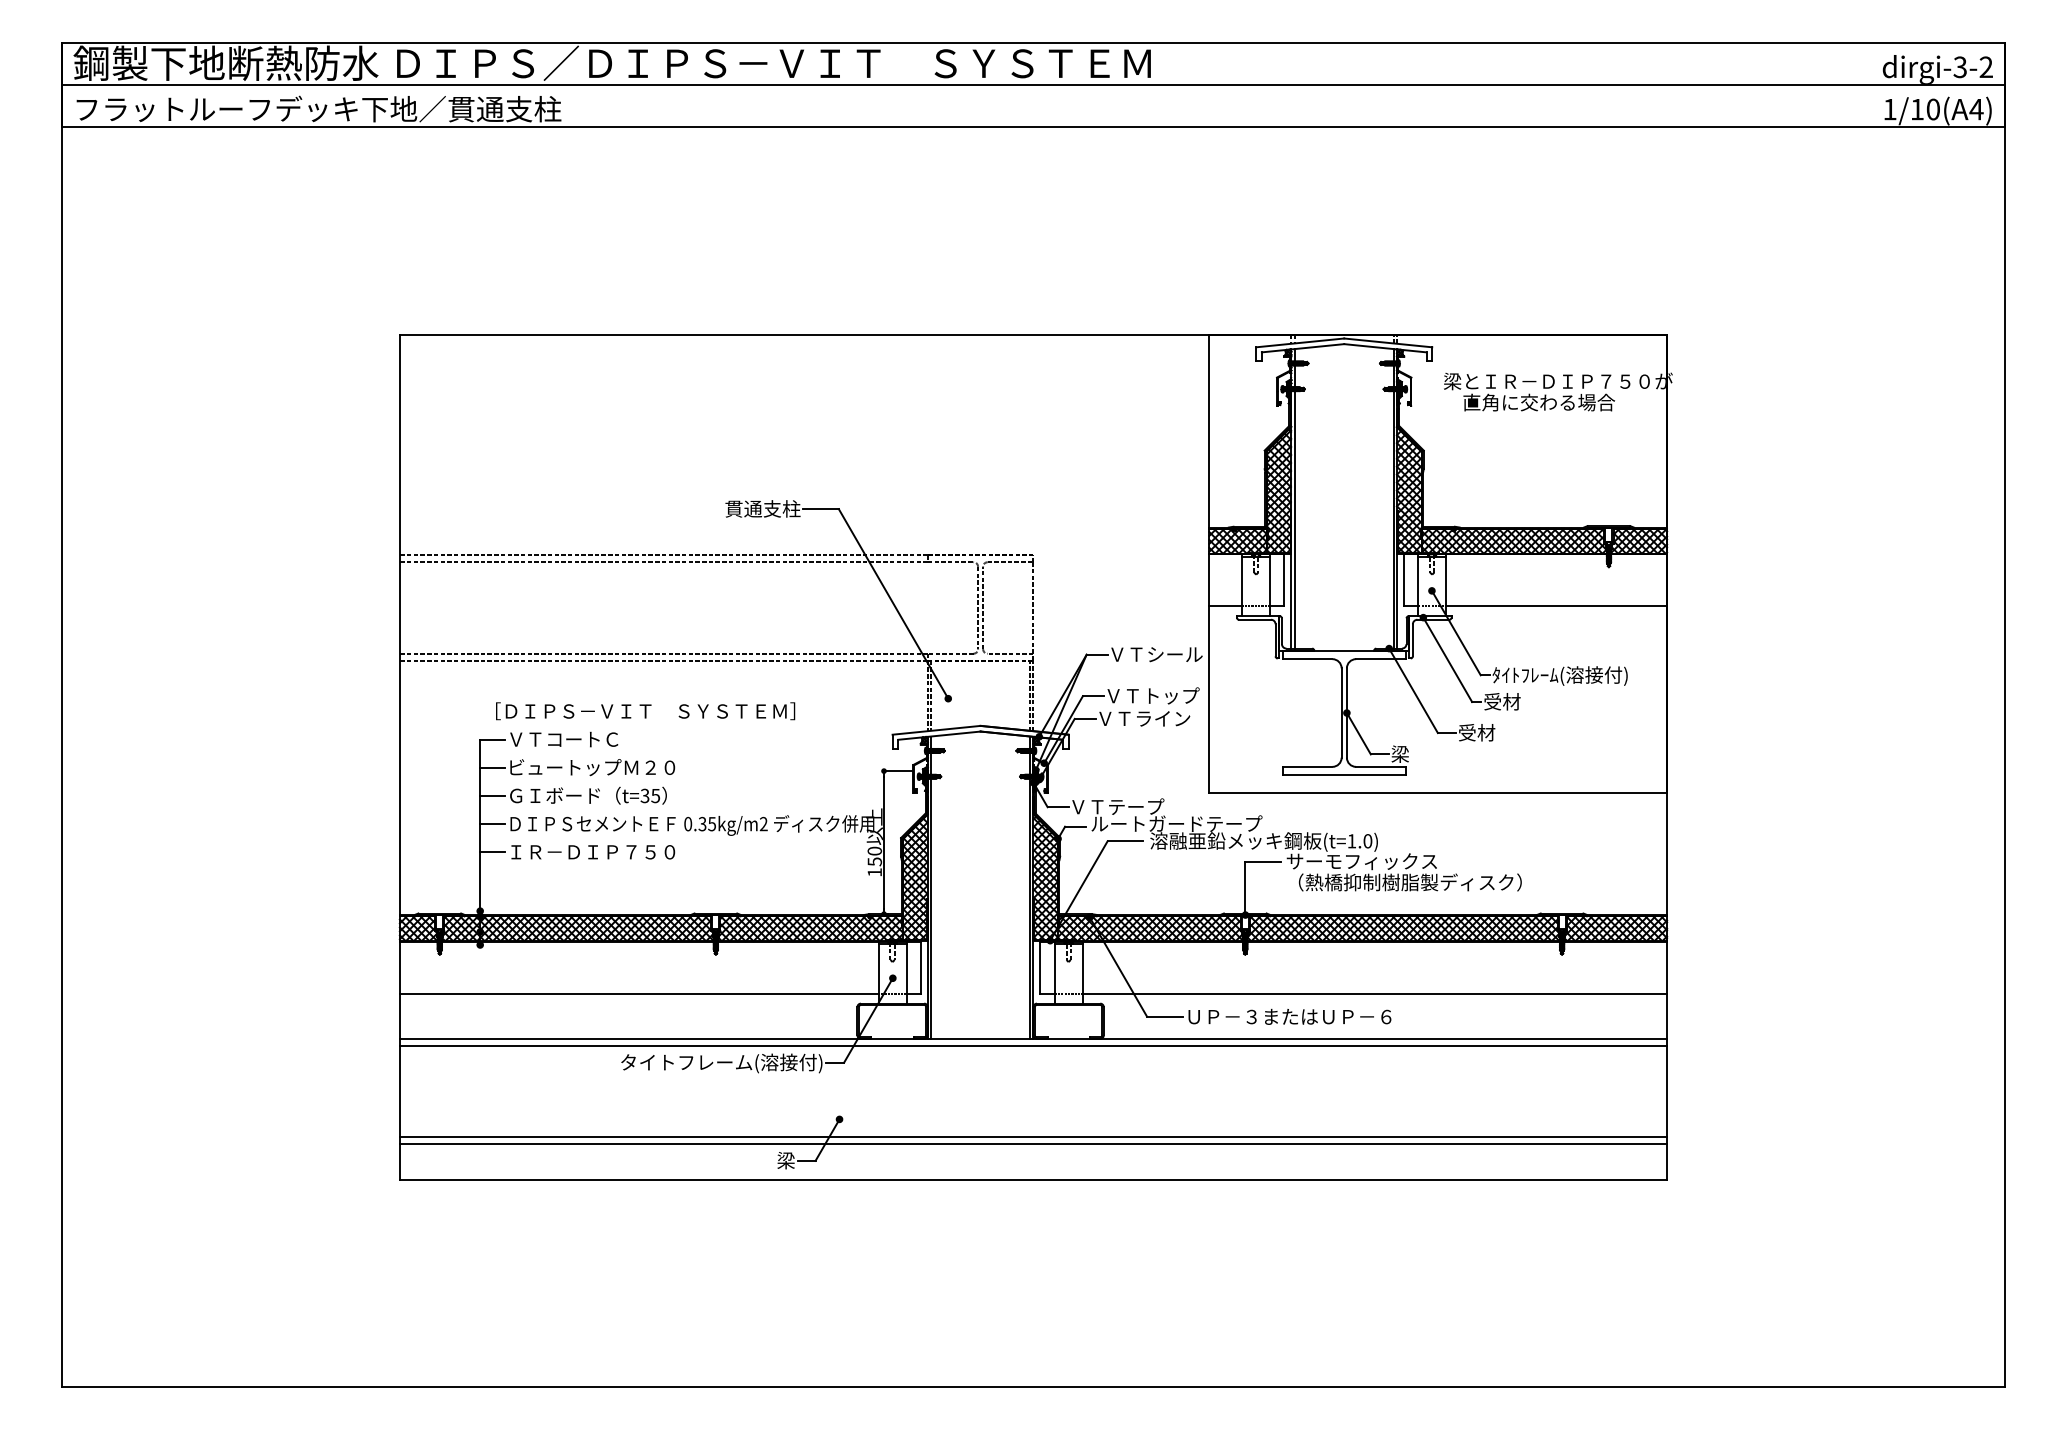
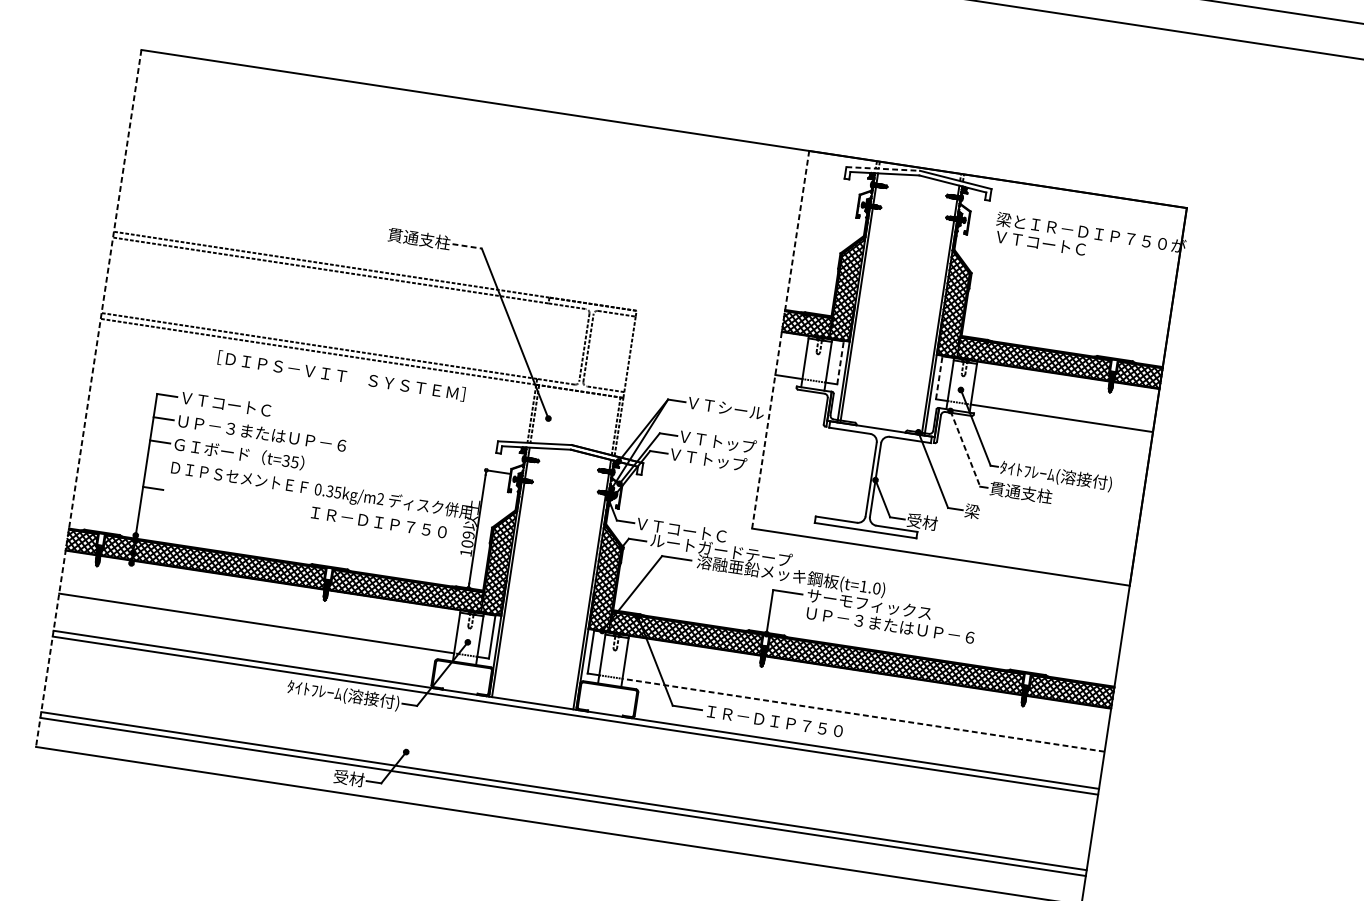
line: (1300, 342) -> (883, 168), solid -> dashed
text: (1530, 402) -> (1065, 246), 直角に交わる場合 -> ＶＴコートＣ
line: (821, 509) -> (467, 246), solid -> dashed
line: (1209, 563) -> (780, 339), solid -> dashed
line: (1284, 579) -> (840, 362), solid -> dashed
line: (1404, 579) -> (939, 377), solid -> dashed
line: (1447, 659) -> (965, 448), solid -> dashed
text: (1521, 701) -> (1021, 492), 受材 -> 貫通支柱
text: (645, 711) -> (341, 376), moved
text: (1164, 718) -> (724, 461), ＶＴライン -> ＶＴトップ
text: (1476, 732) -> (980, 512), 受材 -> 梁
text: (1409, 753) -> (922, 521), 梁 -> 受材
line: (399, 757) -> (88, 398), solid -> dashed
text: (611, 767) -> (262, 433), ビュートップＭ２０ -> ＵＰ－３またはＵＰ－６
text: (1144, 806) -> (696, 532), ＶＴテープ -> ＶＴコートＣ
line: (492, 824) -> (156, 465), removed
text: (593, 852) -> (379, 522), moved
text: (874, 856) -> (467, 539), 150 -> 109
text: (1405, 882) -> (902, 627), （熱橋抑制樹脂製ディスク） -> ＵＰ－３またはＵＰ－６
line: (1374, 993) -> (863, 714), solid -> dashed
text: (1289, 1016) -> (790, 723), ＵＰ－３またはＵＰ－６ -> ＩＲ－ＤＩＰ７５０
text: (686, 1062) -> (287, 686), タイトフレーム(溶接付) -> ﾀｲﾄﾌﾚｰﾑ(溶接付)
text: (776, 1160) -> (349, 778), 梁 -> 受材

